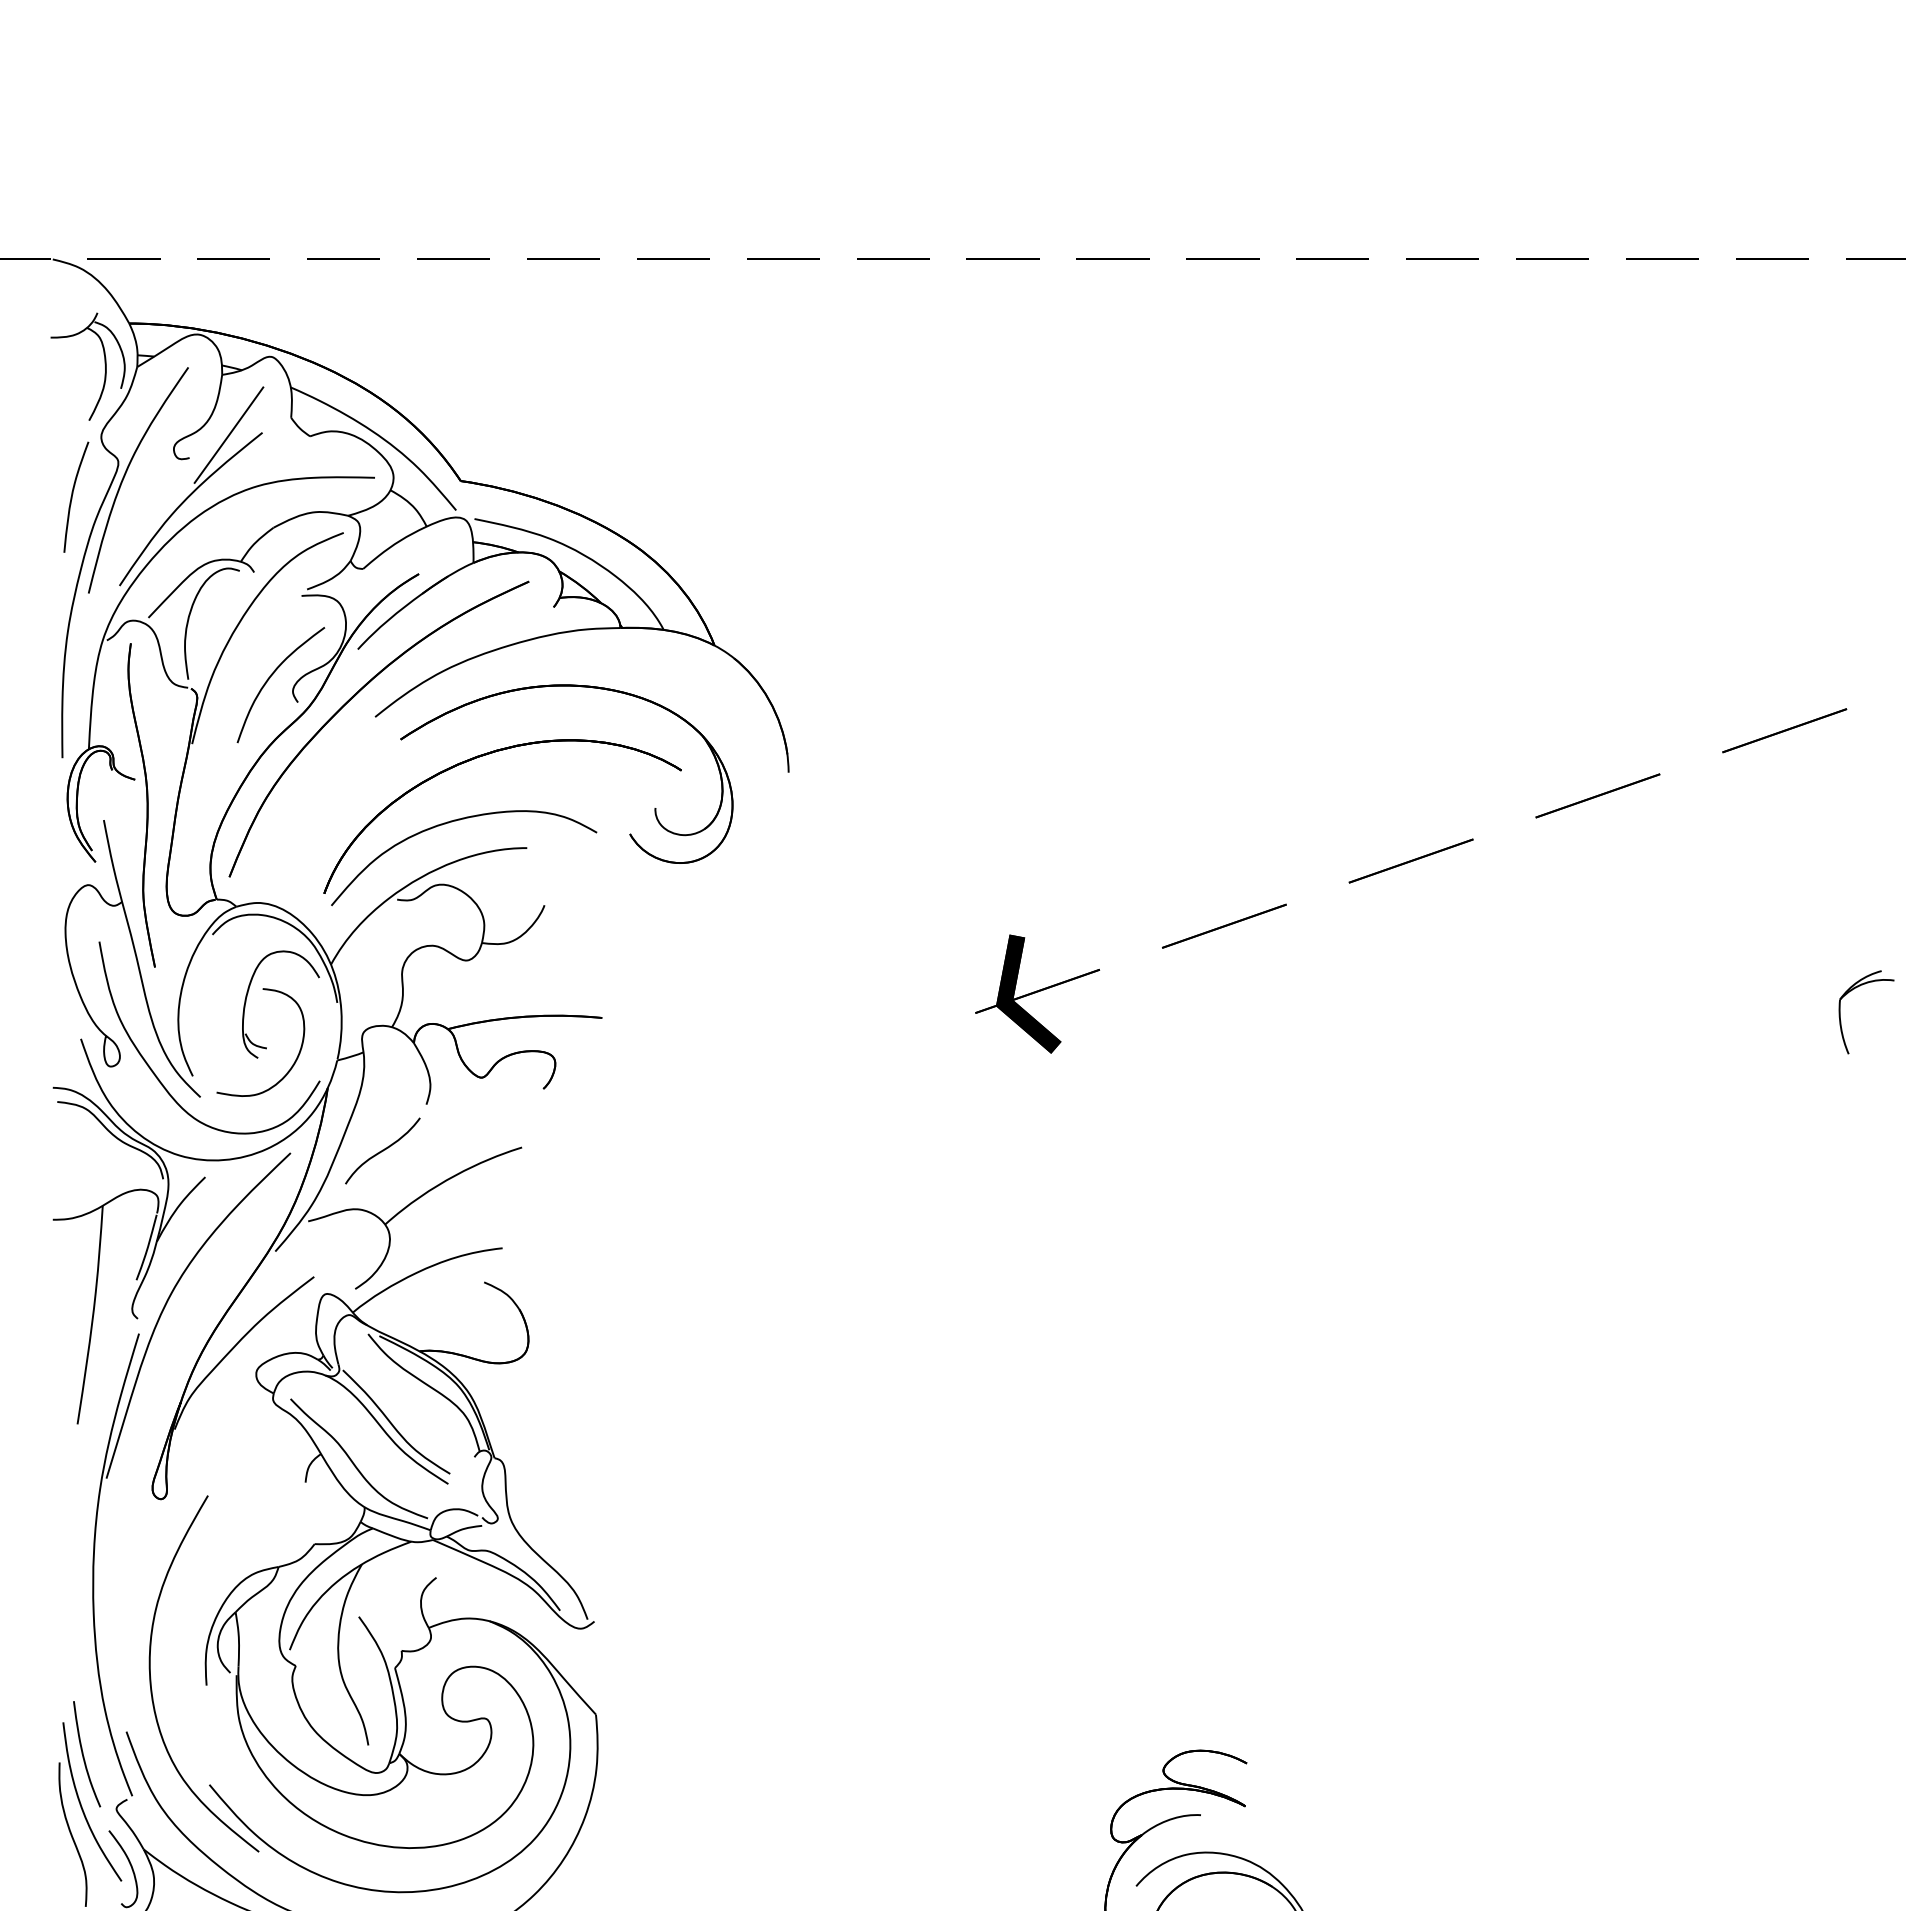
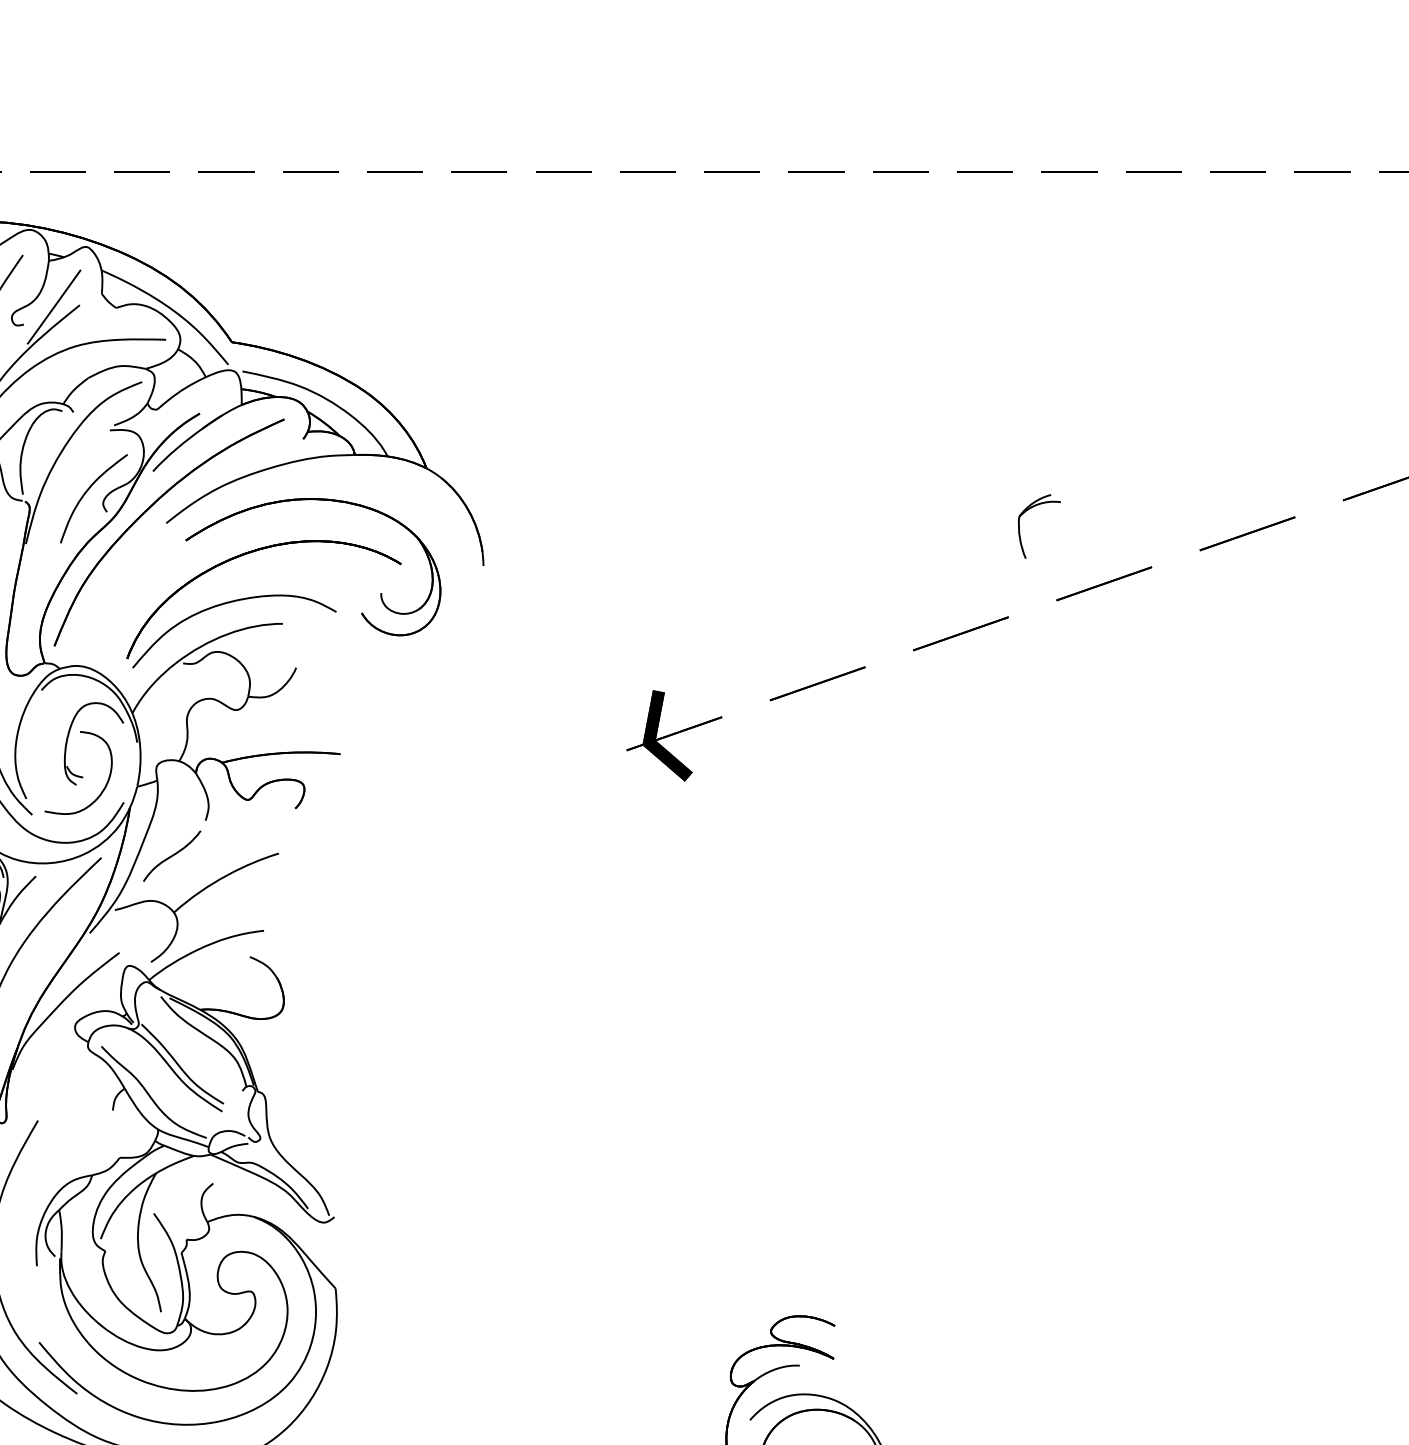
part: (1851, 991) -> (1027, 510), moved

